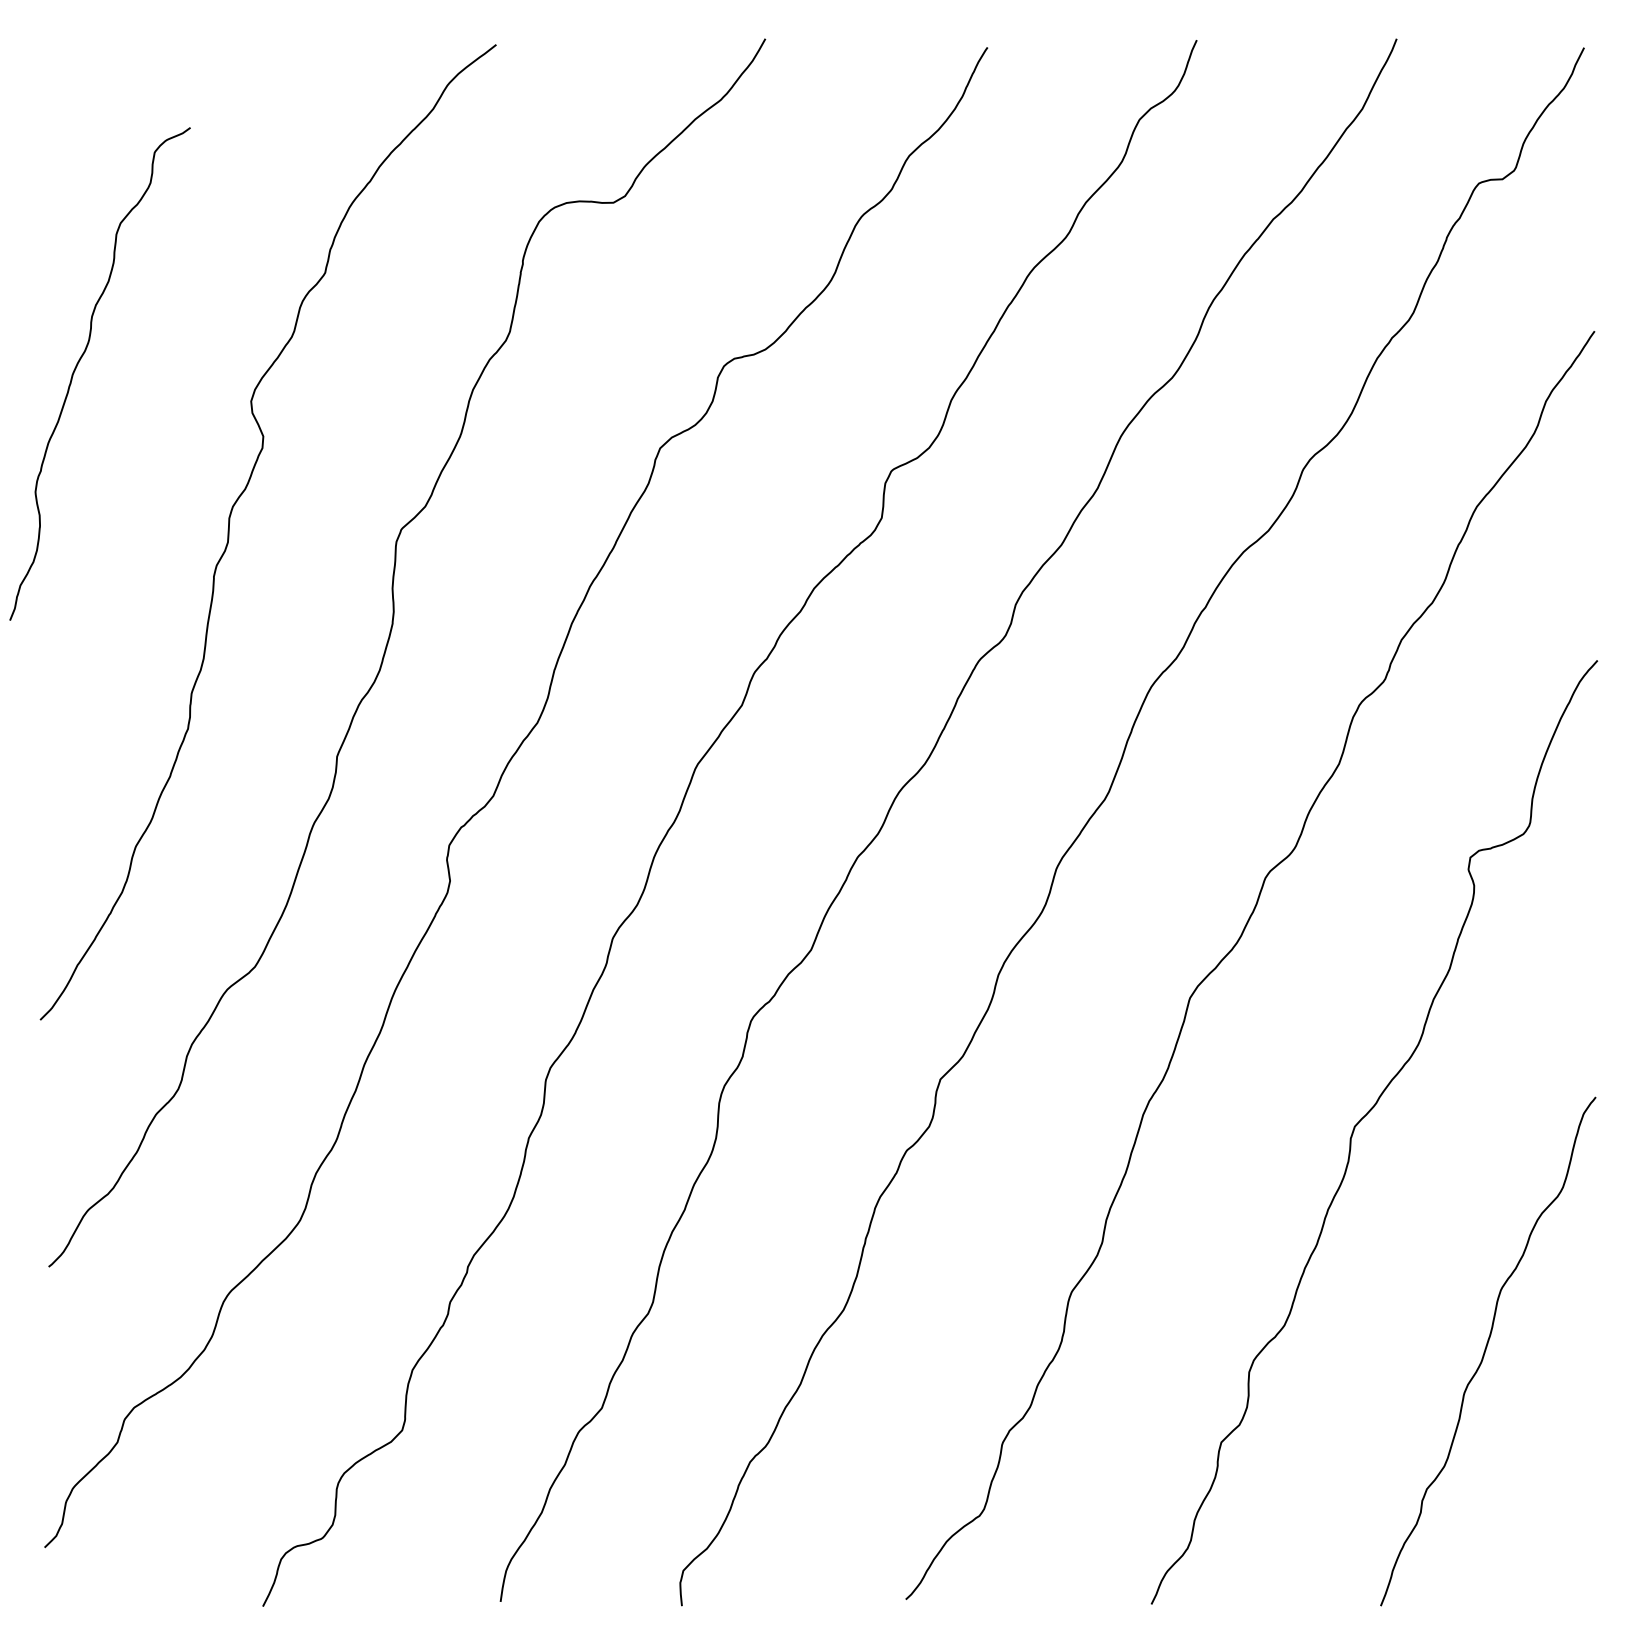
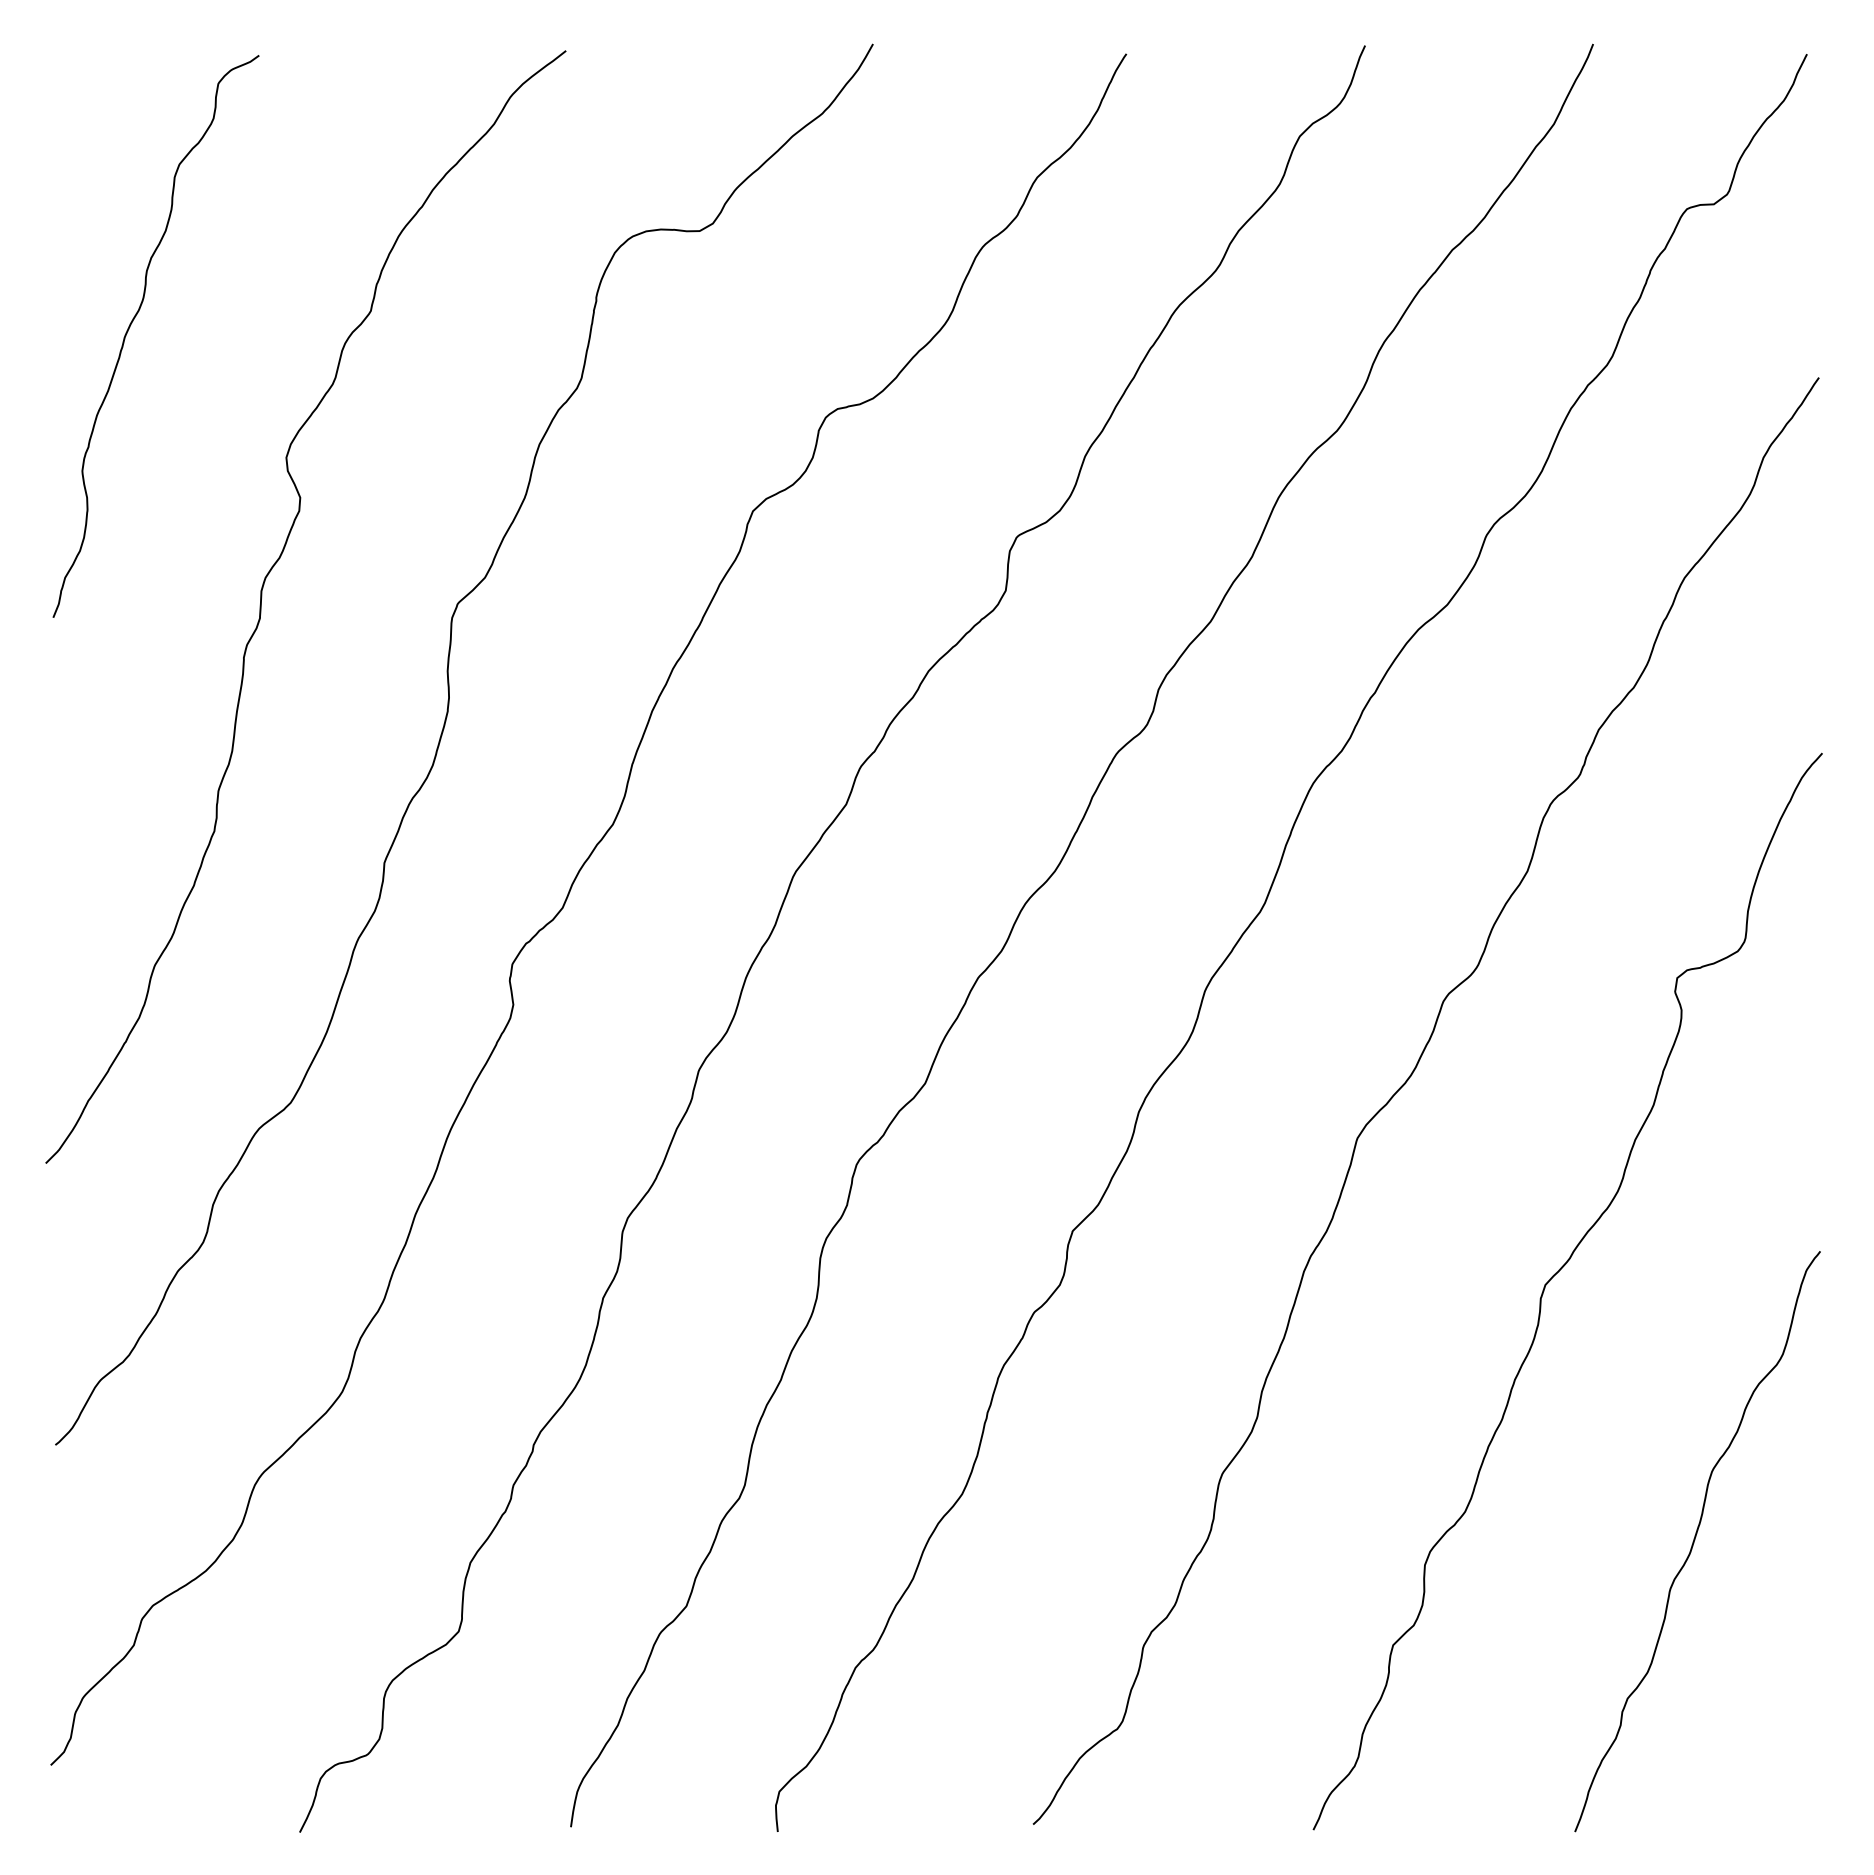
curve: (78, 364) -> (131, 325), moved

